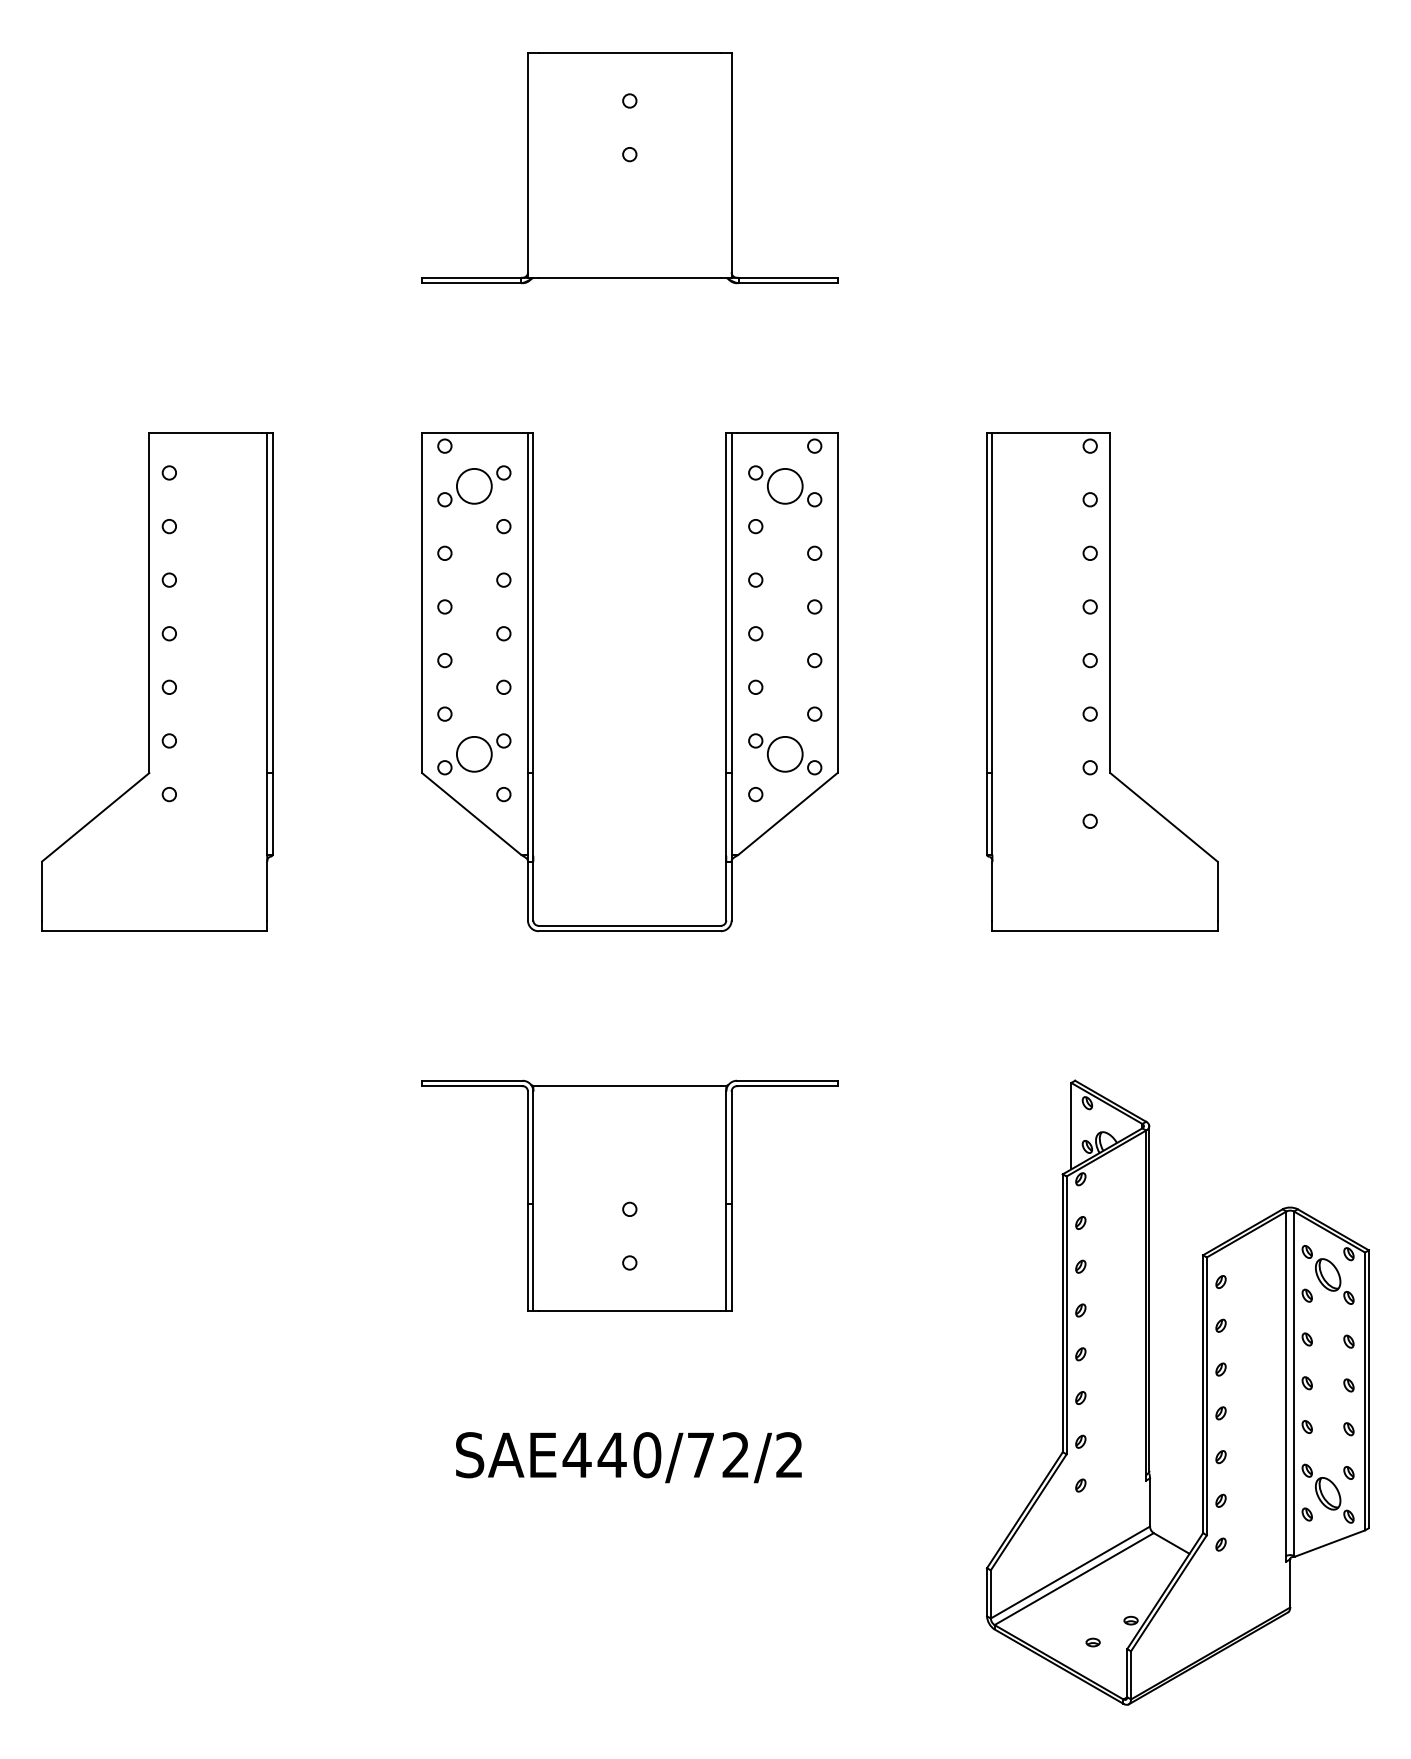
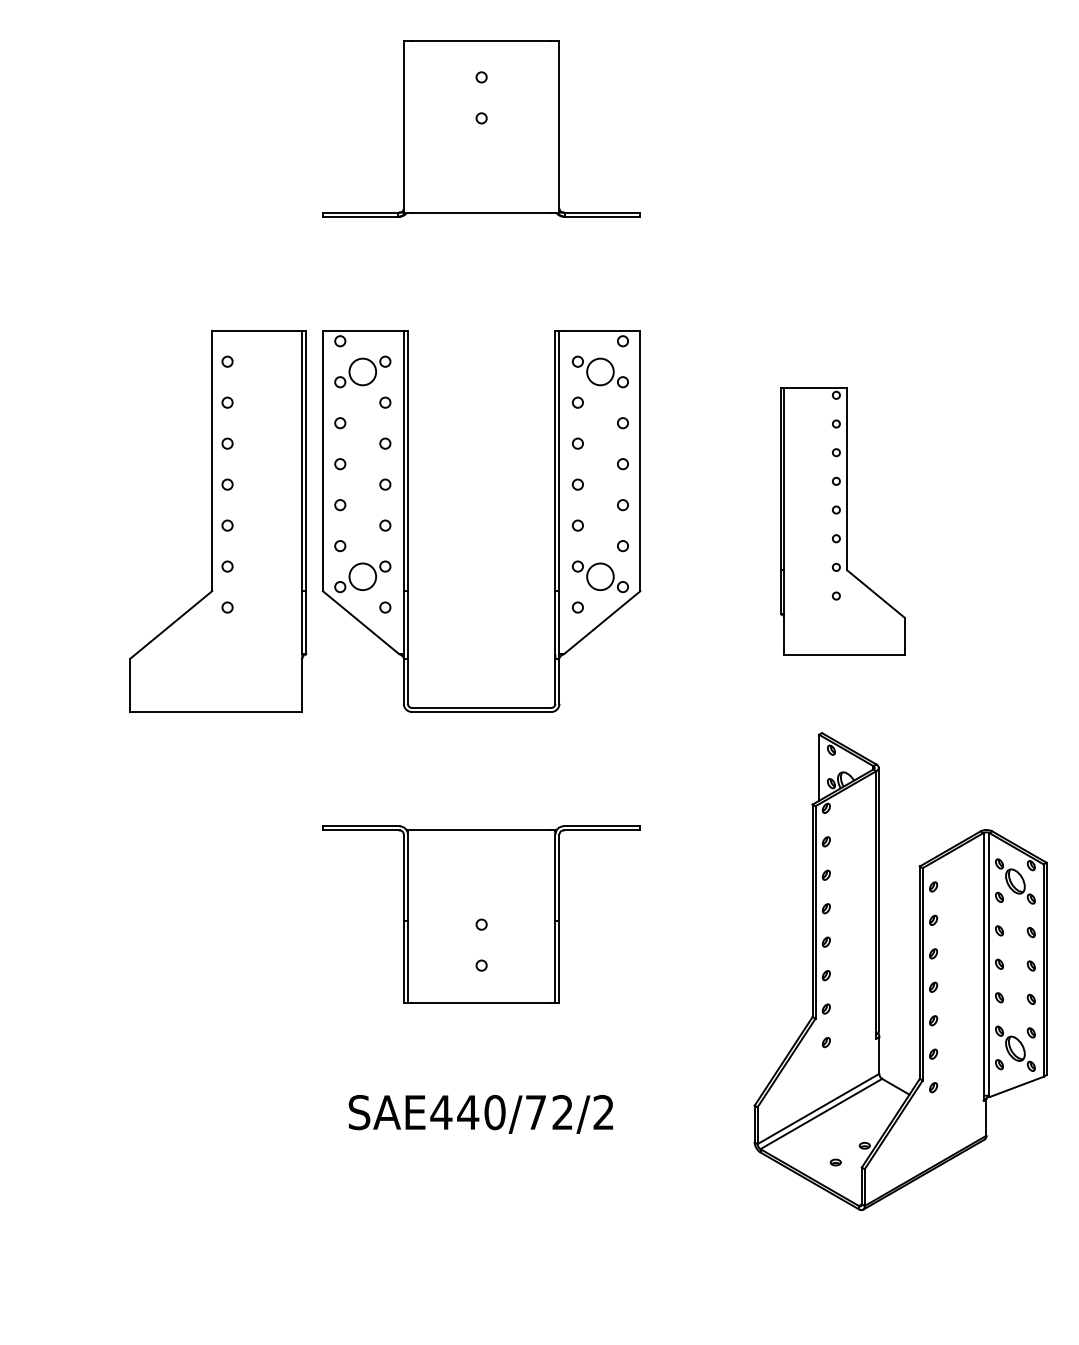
part: (157, 681) -> (218, 521), moved
part: (1102, 681) -> (842, 521), size x0.7
part: (1202, 1392) -> (919, 971), moved

